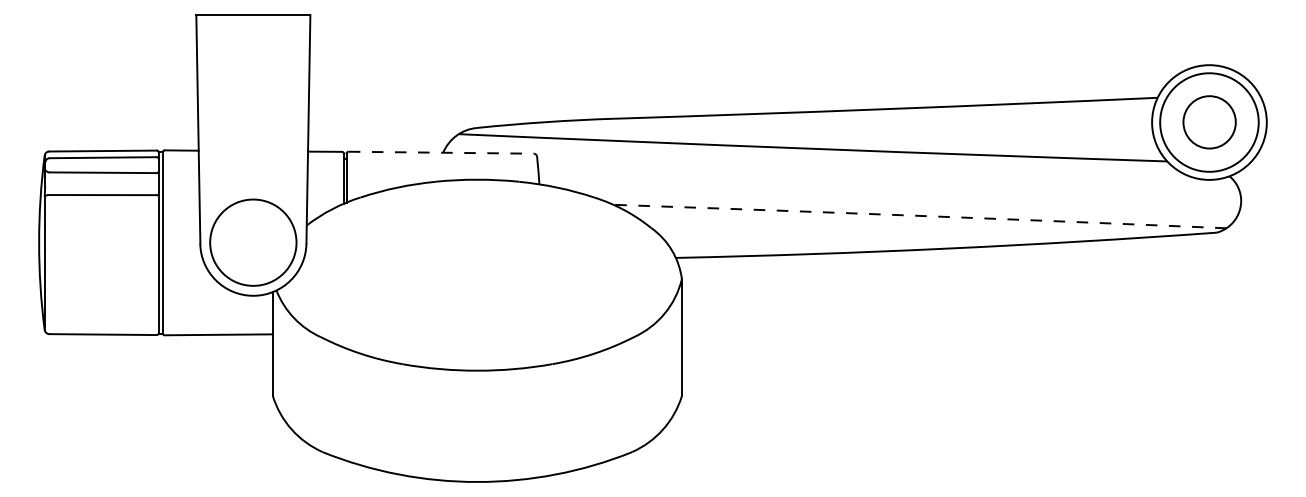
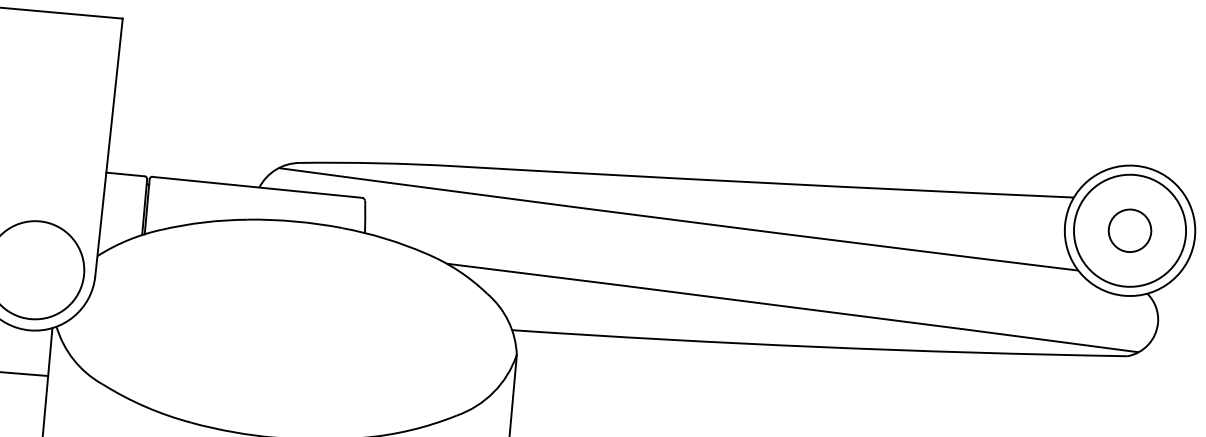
circle: (1208, 122) -> (1128, 230), size x0.71
line: (441, 152) -> (257, 187), dashed -> solid
arc: (919, 215) -> (792, 306), dashed -> solid

